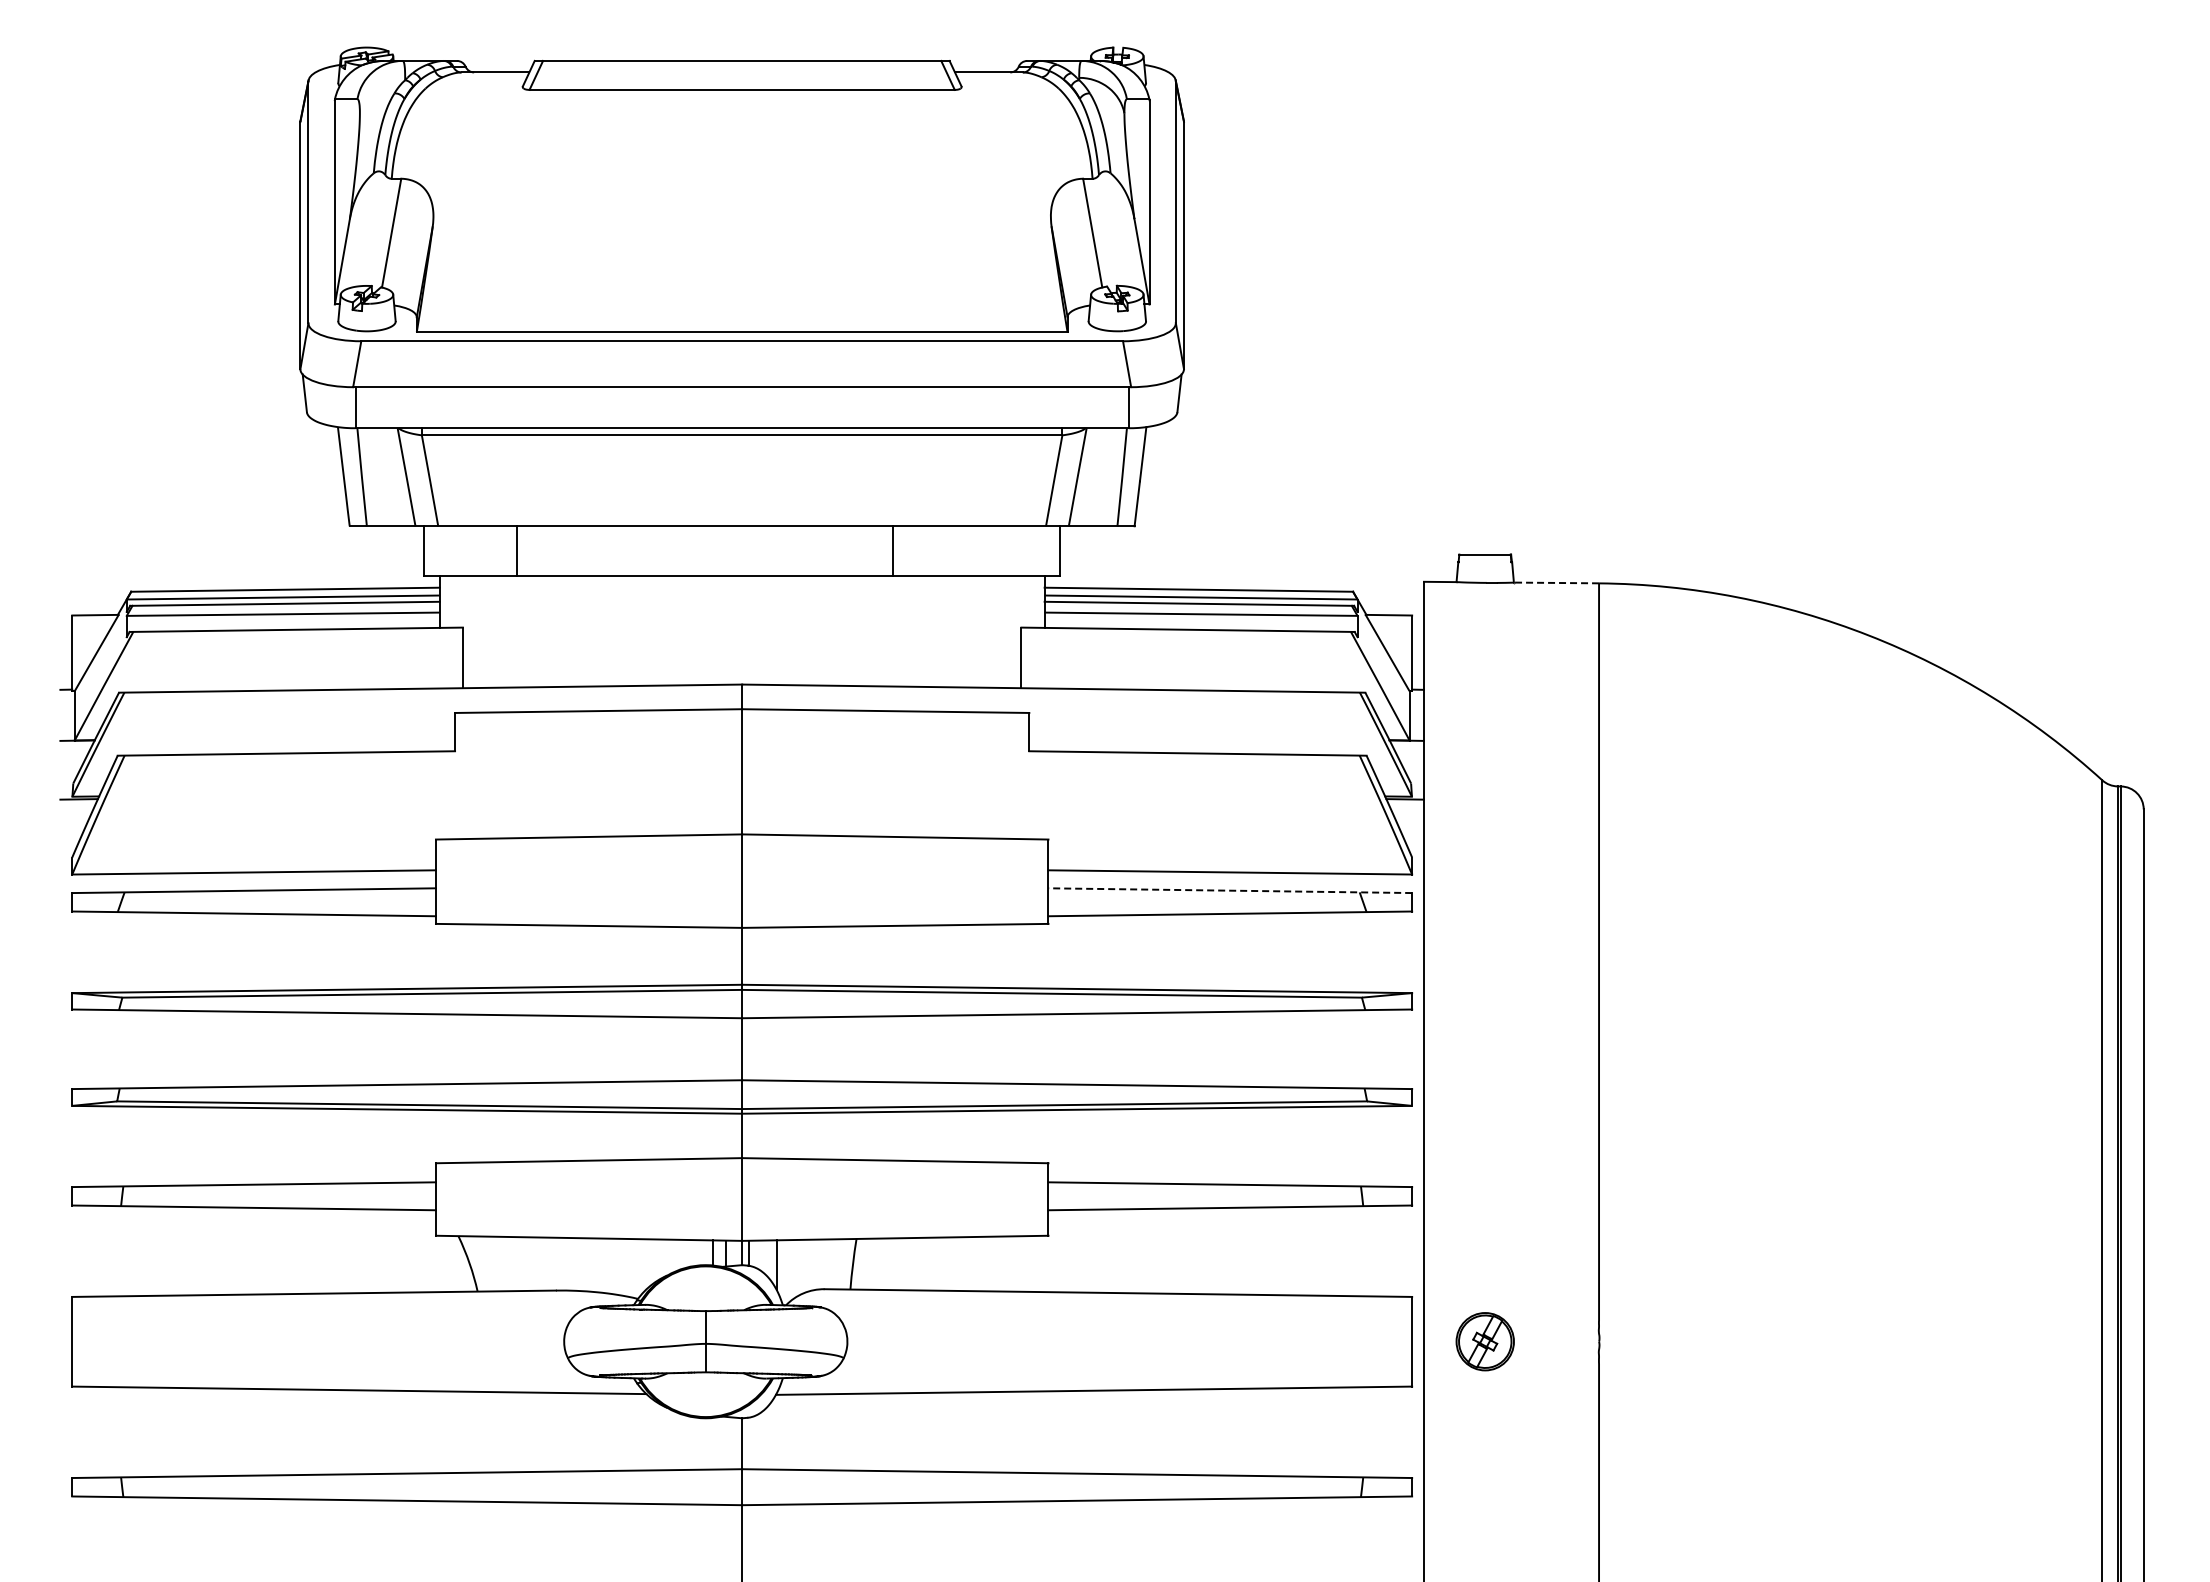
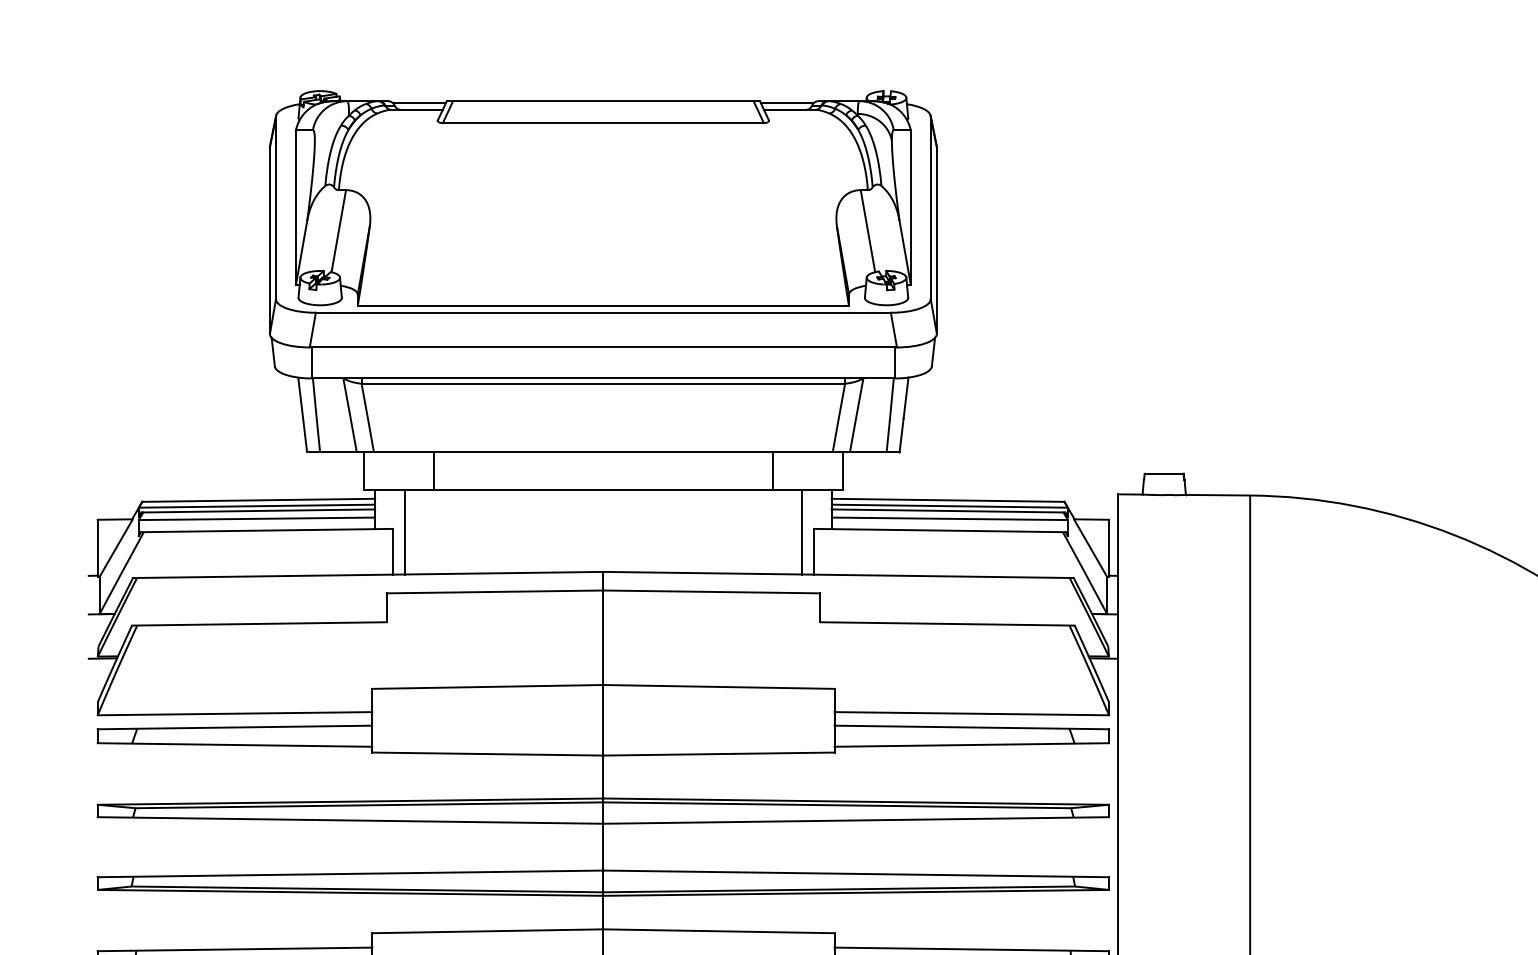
line: (498, 63) -> (419, 103), added
line: (985, 63) -> (787, 103), added
line: (893, 551) -> (773, 471), moved
line: (1556, 582) -> (1218, 494), dashed -> solid
line: (479, 632) -> (405, 532), added
line: (1004, 632) -> (801, 532), added
line: (1230, 890) -> (971, 727), dashed -> solid

